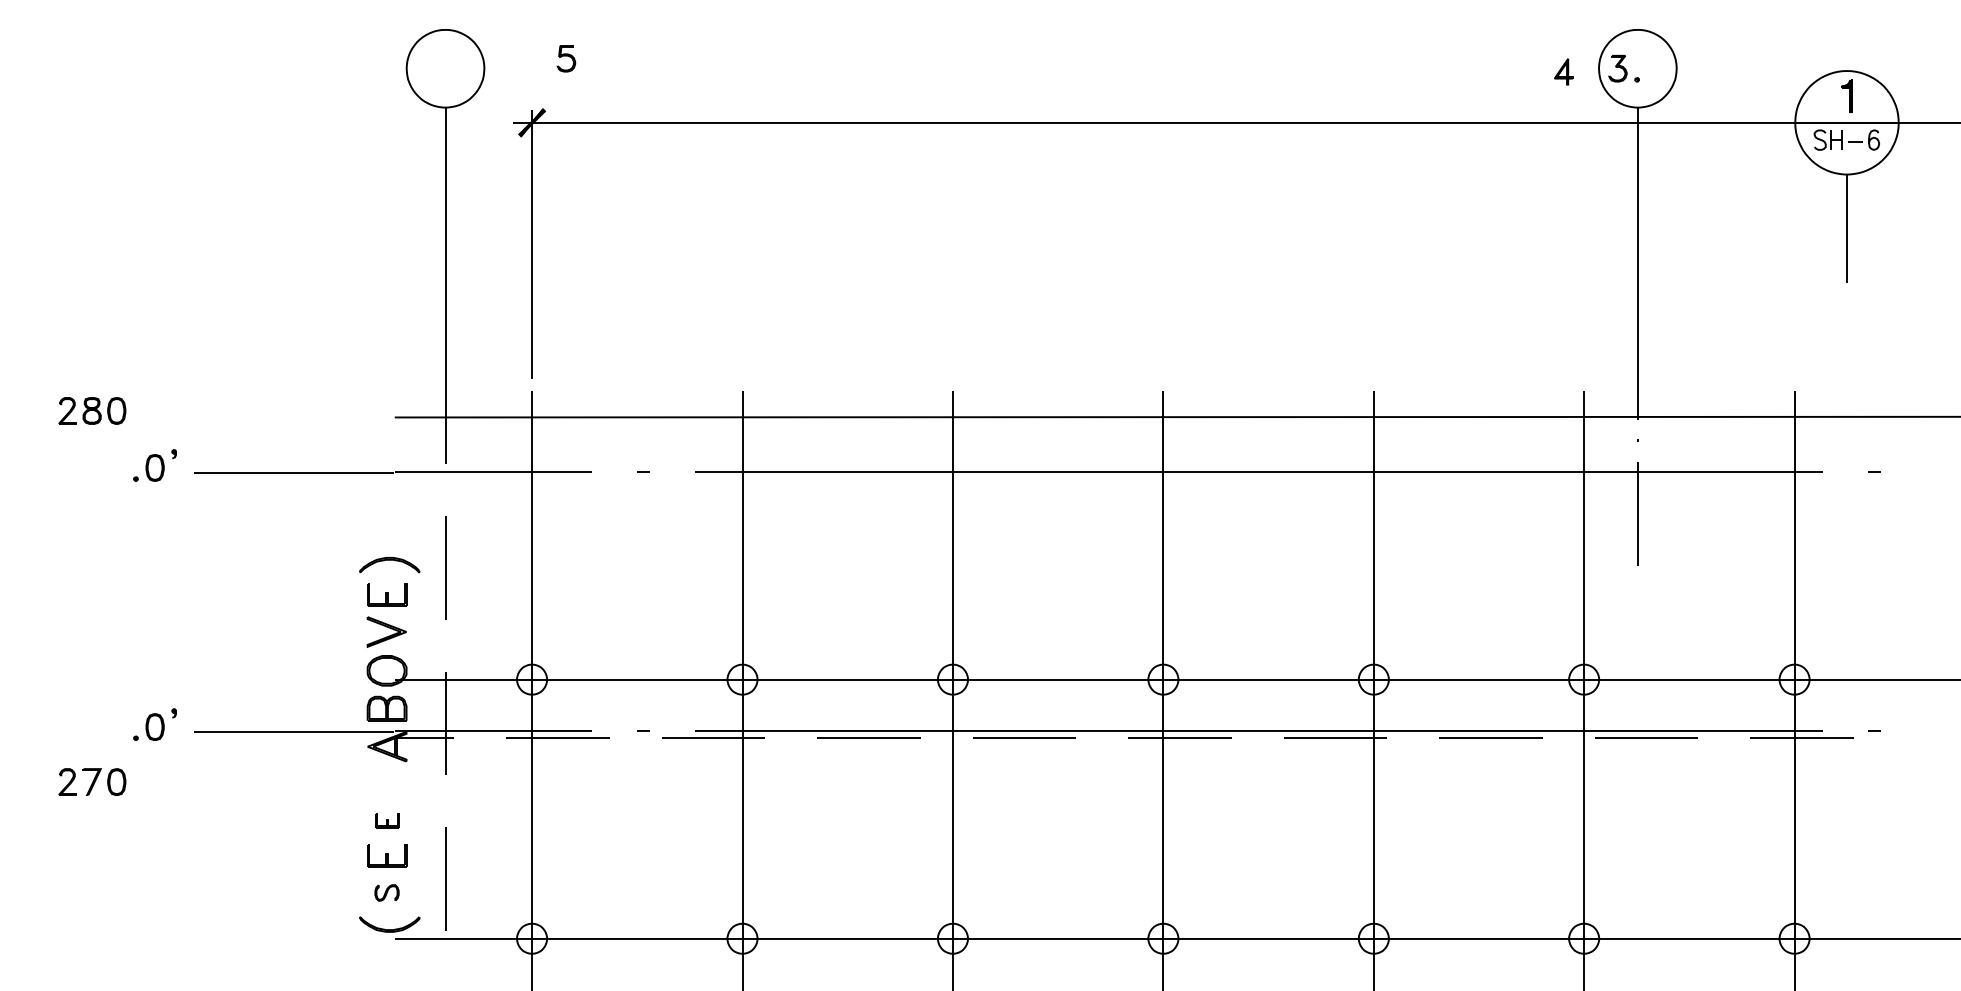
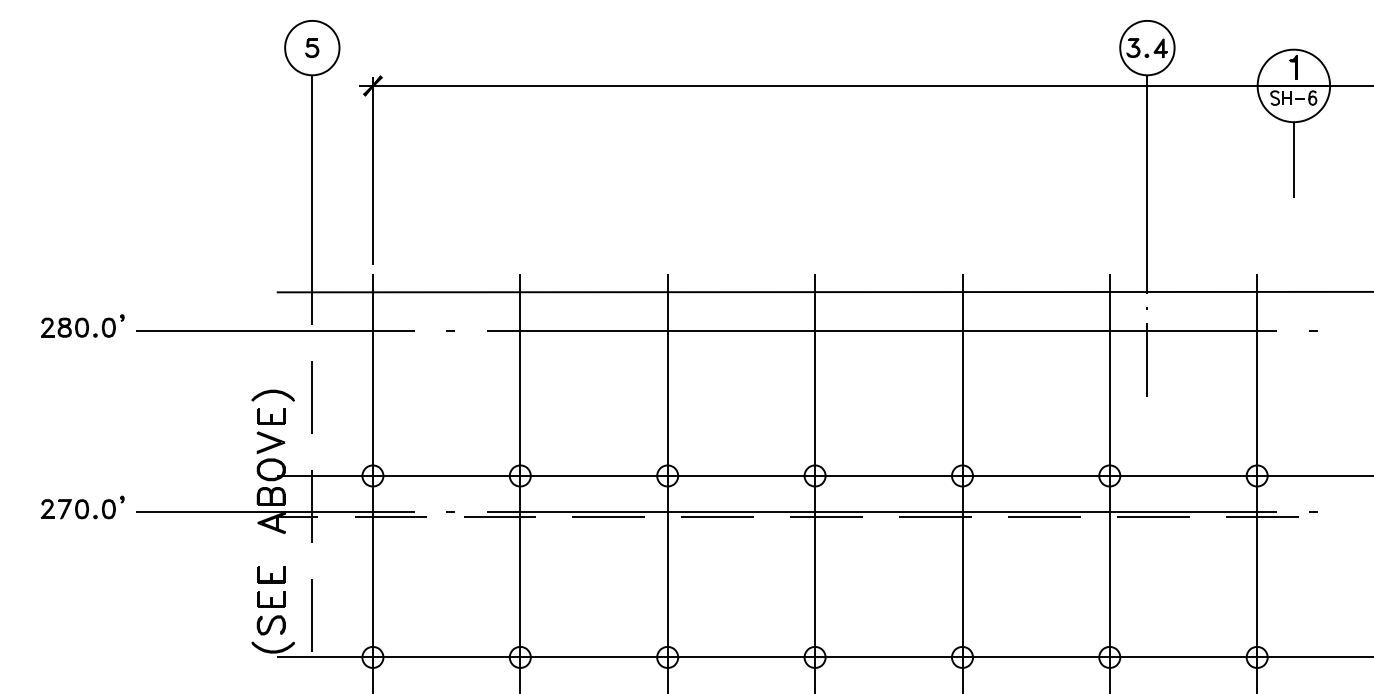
part: (566, 58) -> (312, 47), moved
part: (1563, 71) -> (1160, 47), moved
part: (92, 410) -> (65, 327), moved
part: (92, 781) -> (65, 508), moved
part: (387, 820) -> (271, 574), size x1.67
part: (386, 892) -> (270, 625), size x1.67

